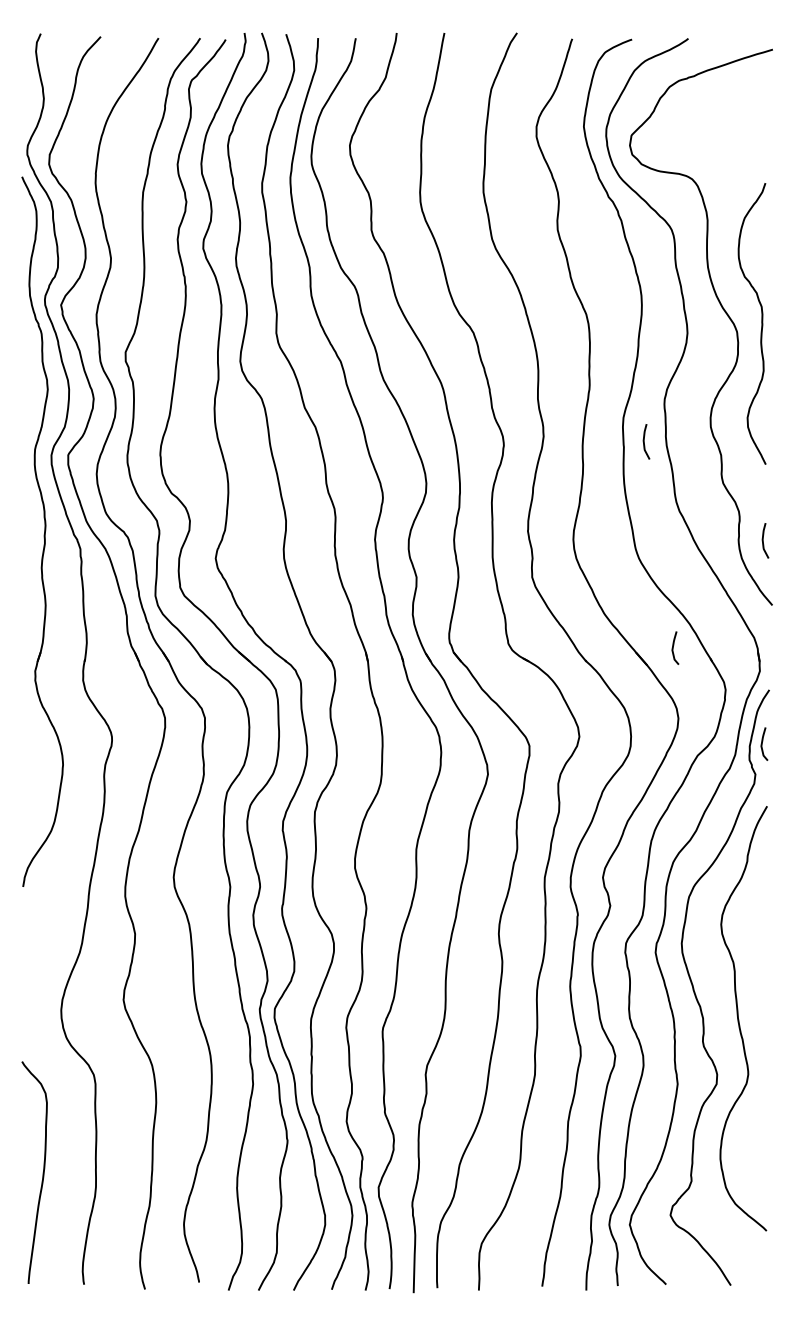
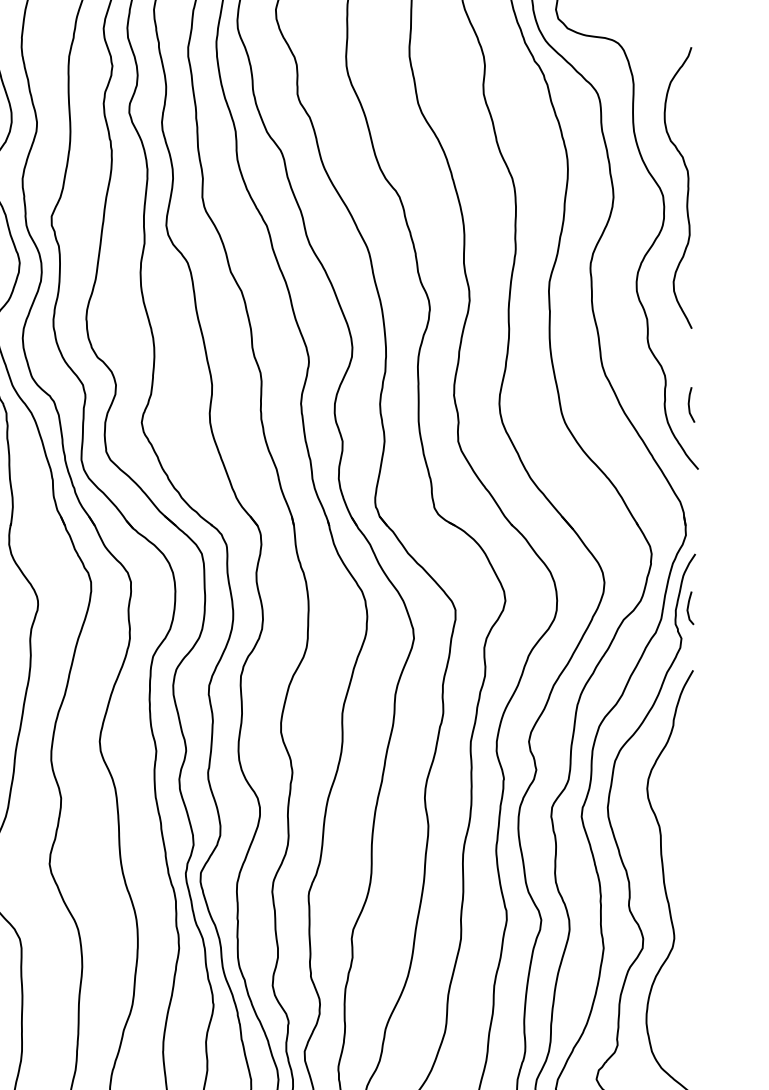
curve: (644, 441) -> (570, 305), removed
curve: (673, 647) -> (599, 511), removed

